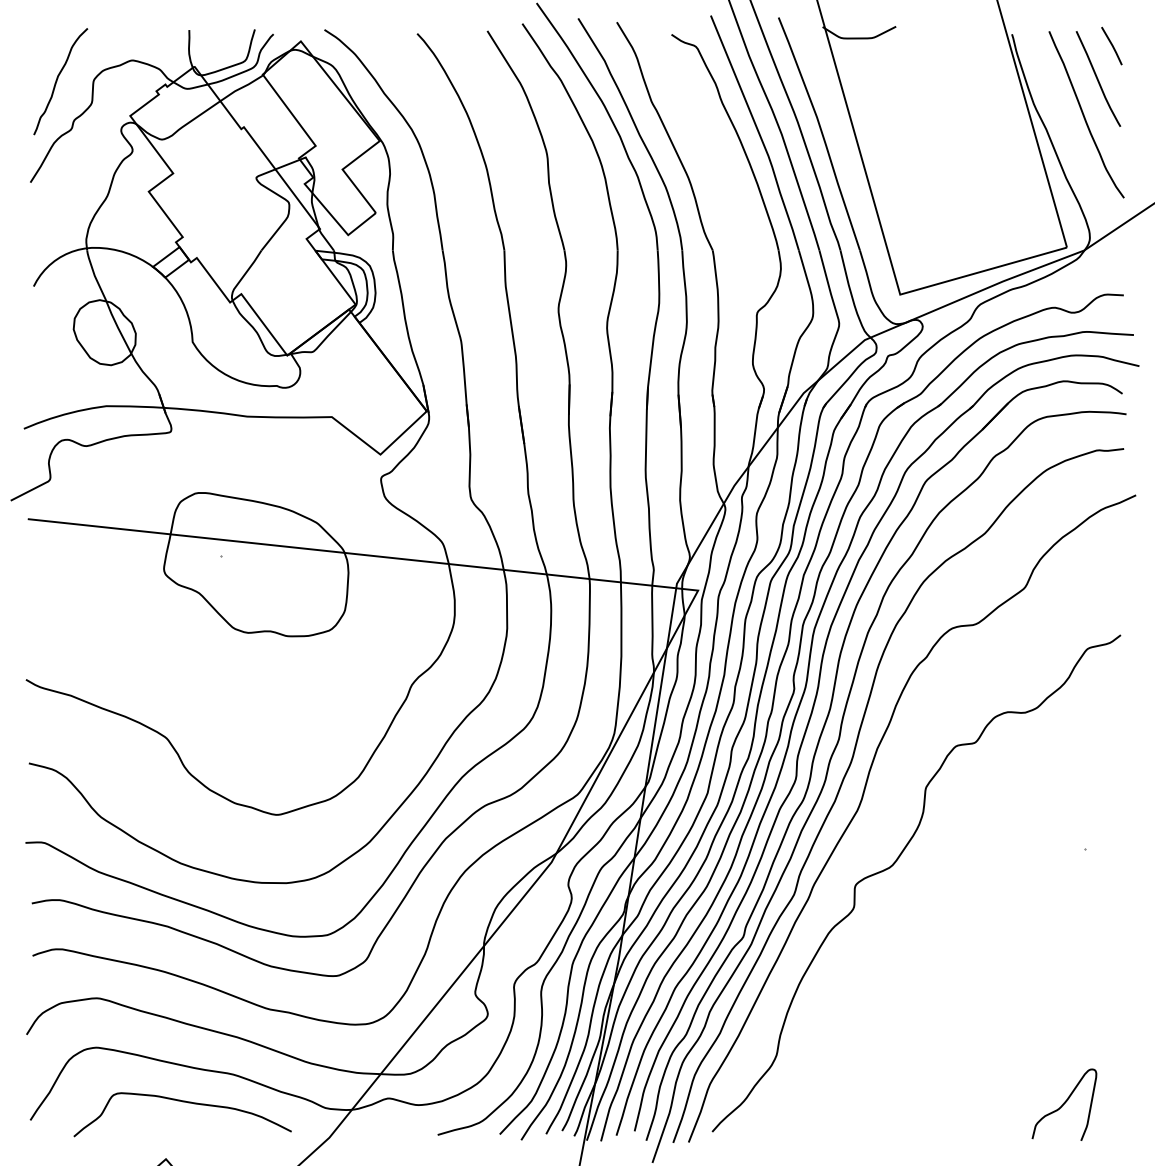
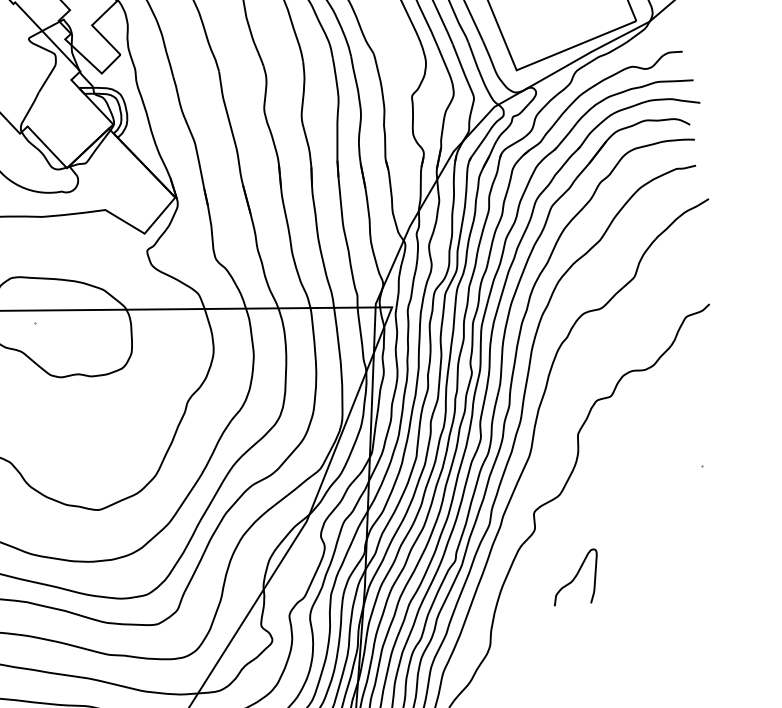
curve: (1064, 1104) -> (575, 577), moved

